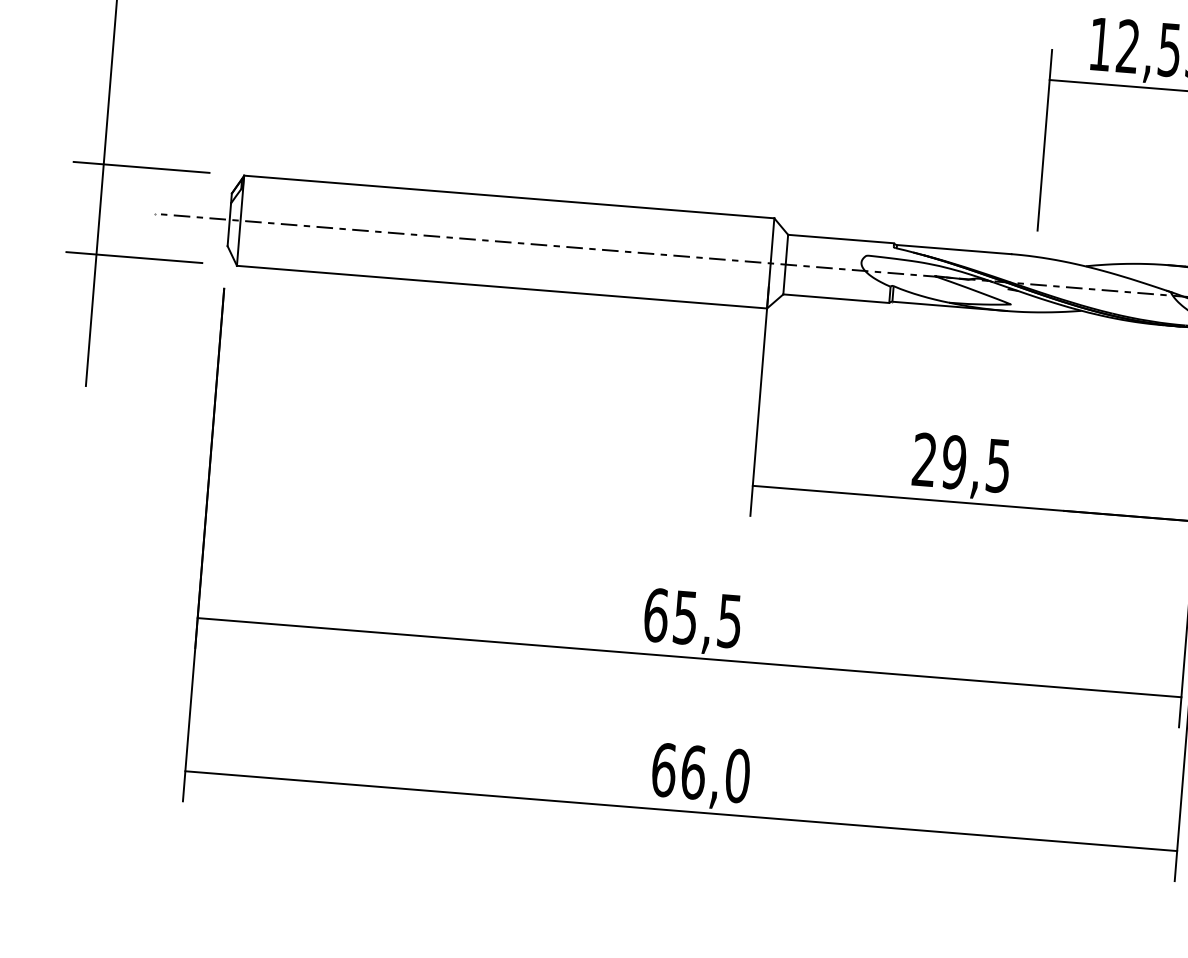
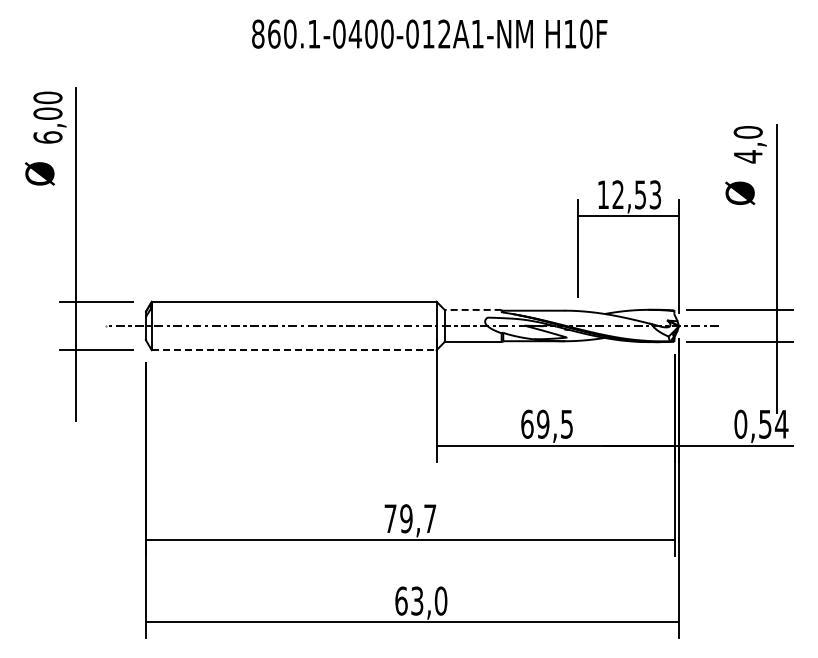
line: (839, 238) -> (472, 309), solid -> dashed
line: (502, 287) -> (294, 350), solid -> dashed
text: (925, 458) -> (527, 423), 29,5 -> 69,5
text: (693, 617) -> (410, 518), 65,5 -> 79,7
text: (693, 771) -> (417, 600), 66,0 -> 63,0

